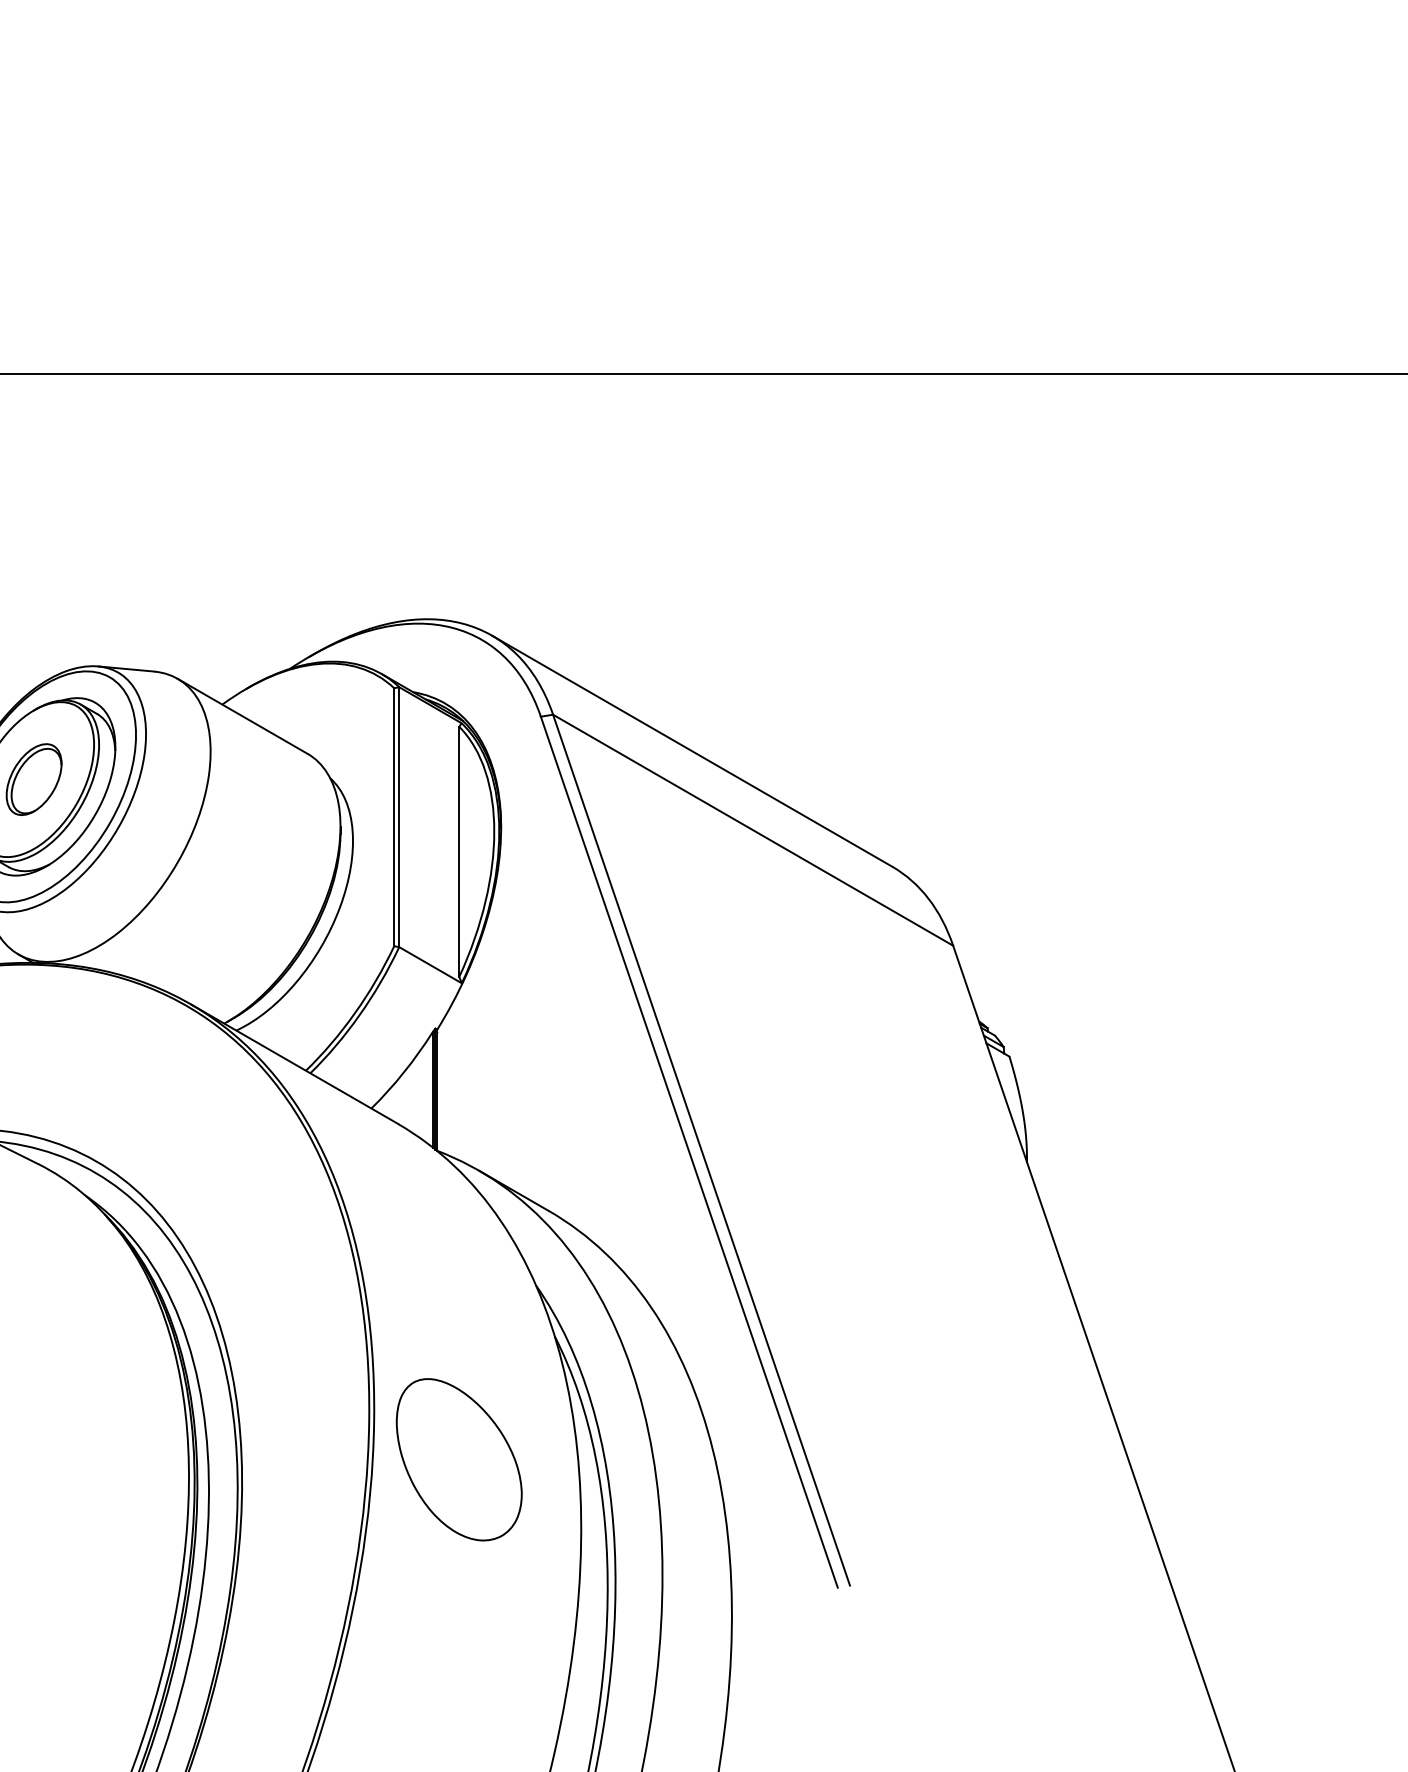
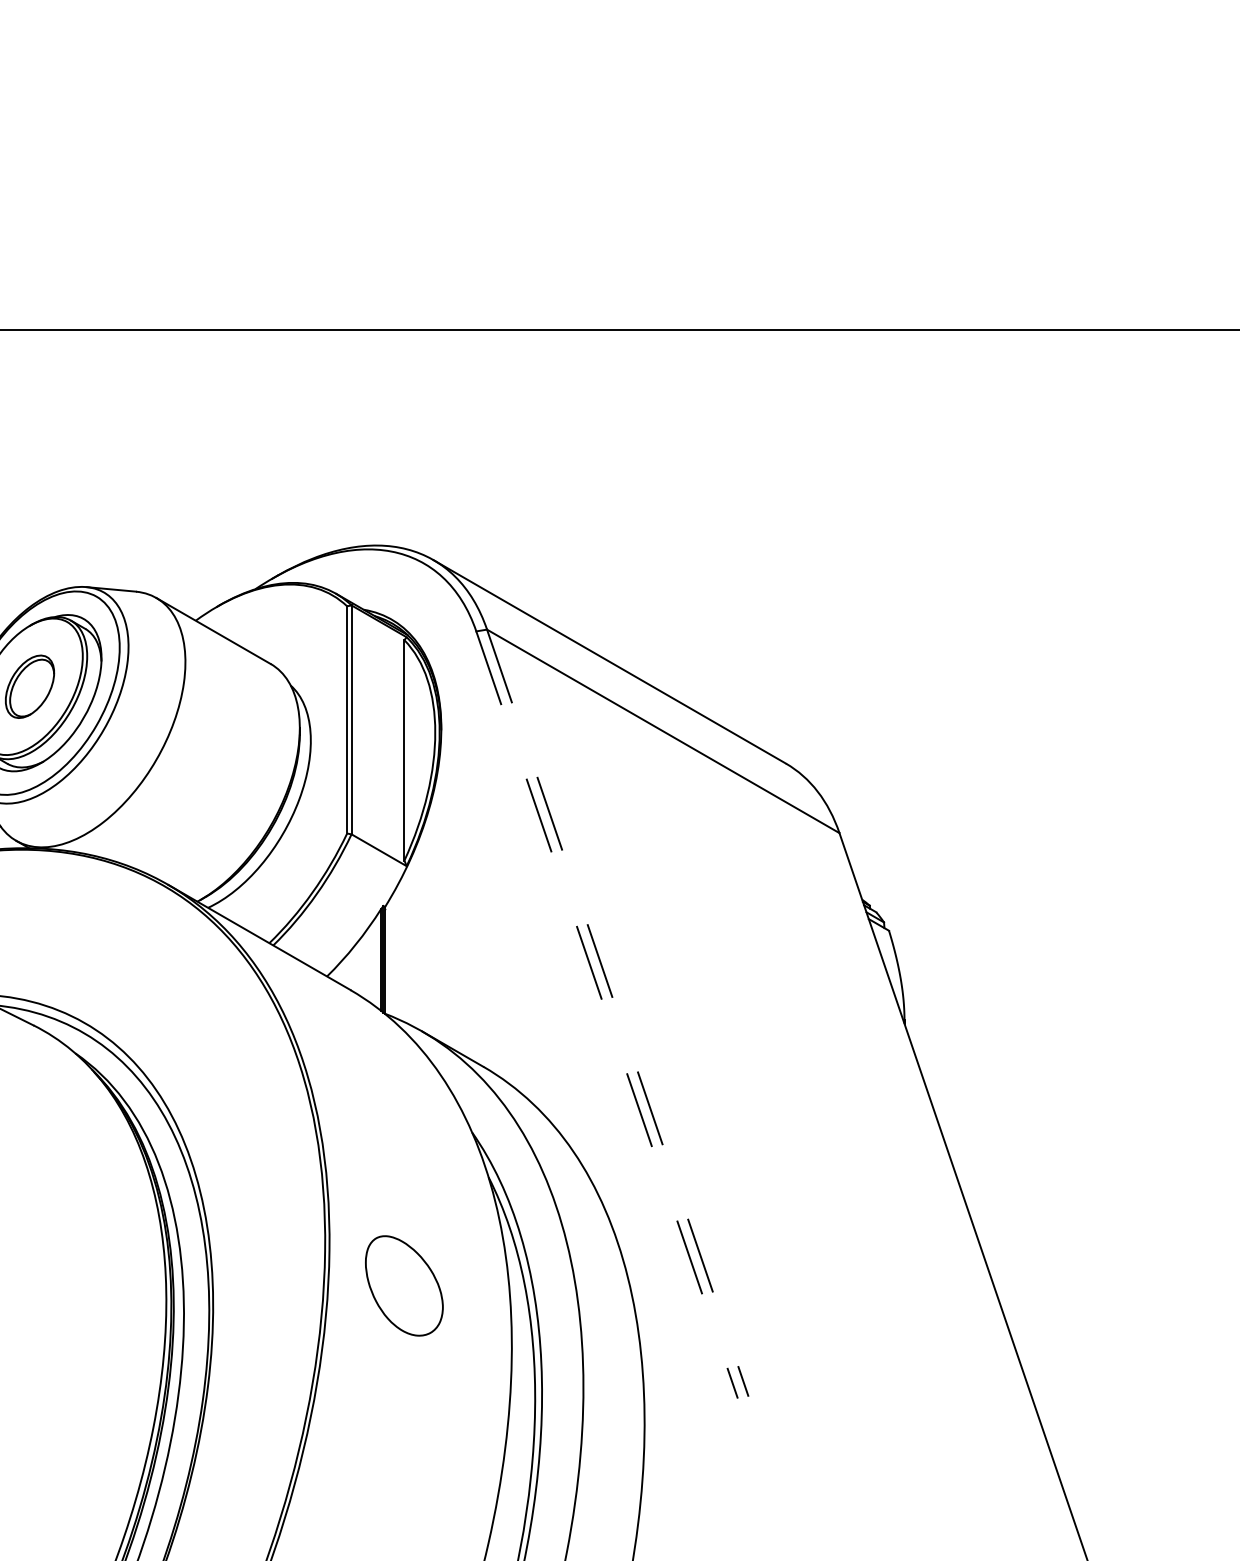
line: (701, 1150) -> (617, 1013), solid -> dashed
line: (689, 1152) -> (607, 1015), solid -> dashed
part: (458, 1459) -> (403, 1285), size x0.7

